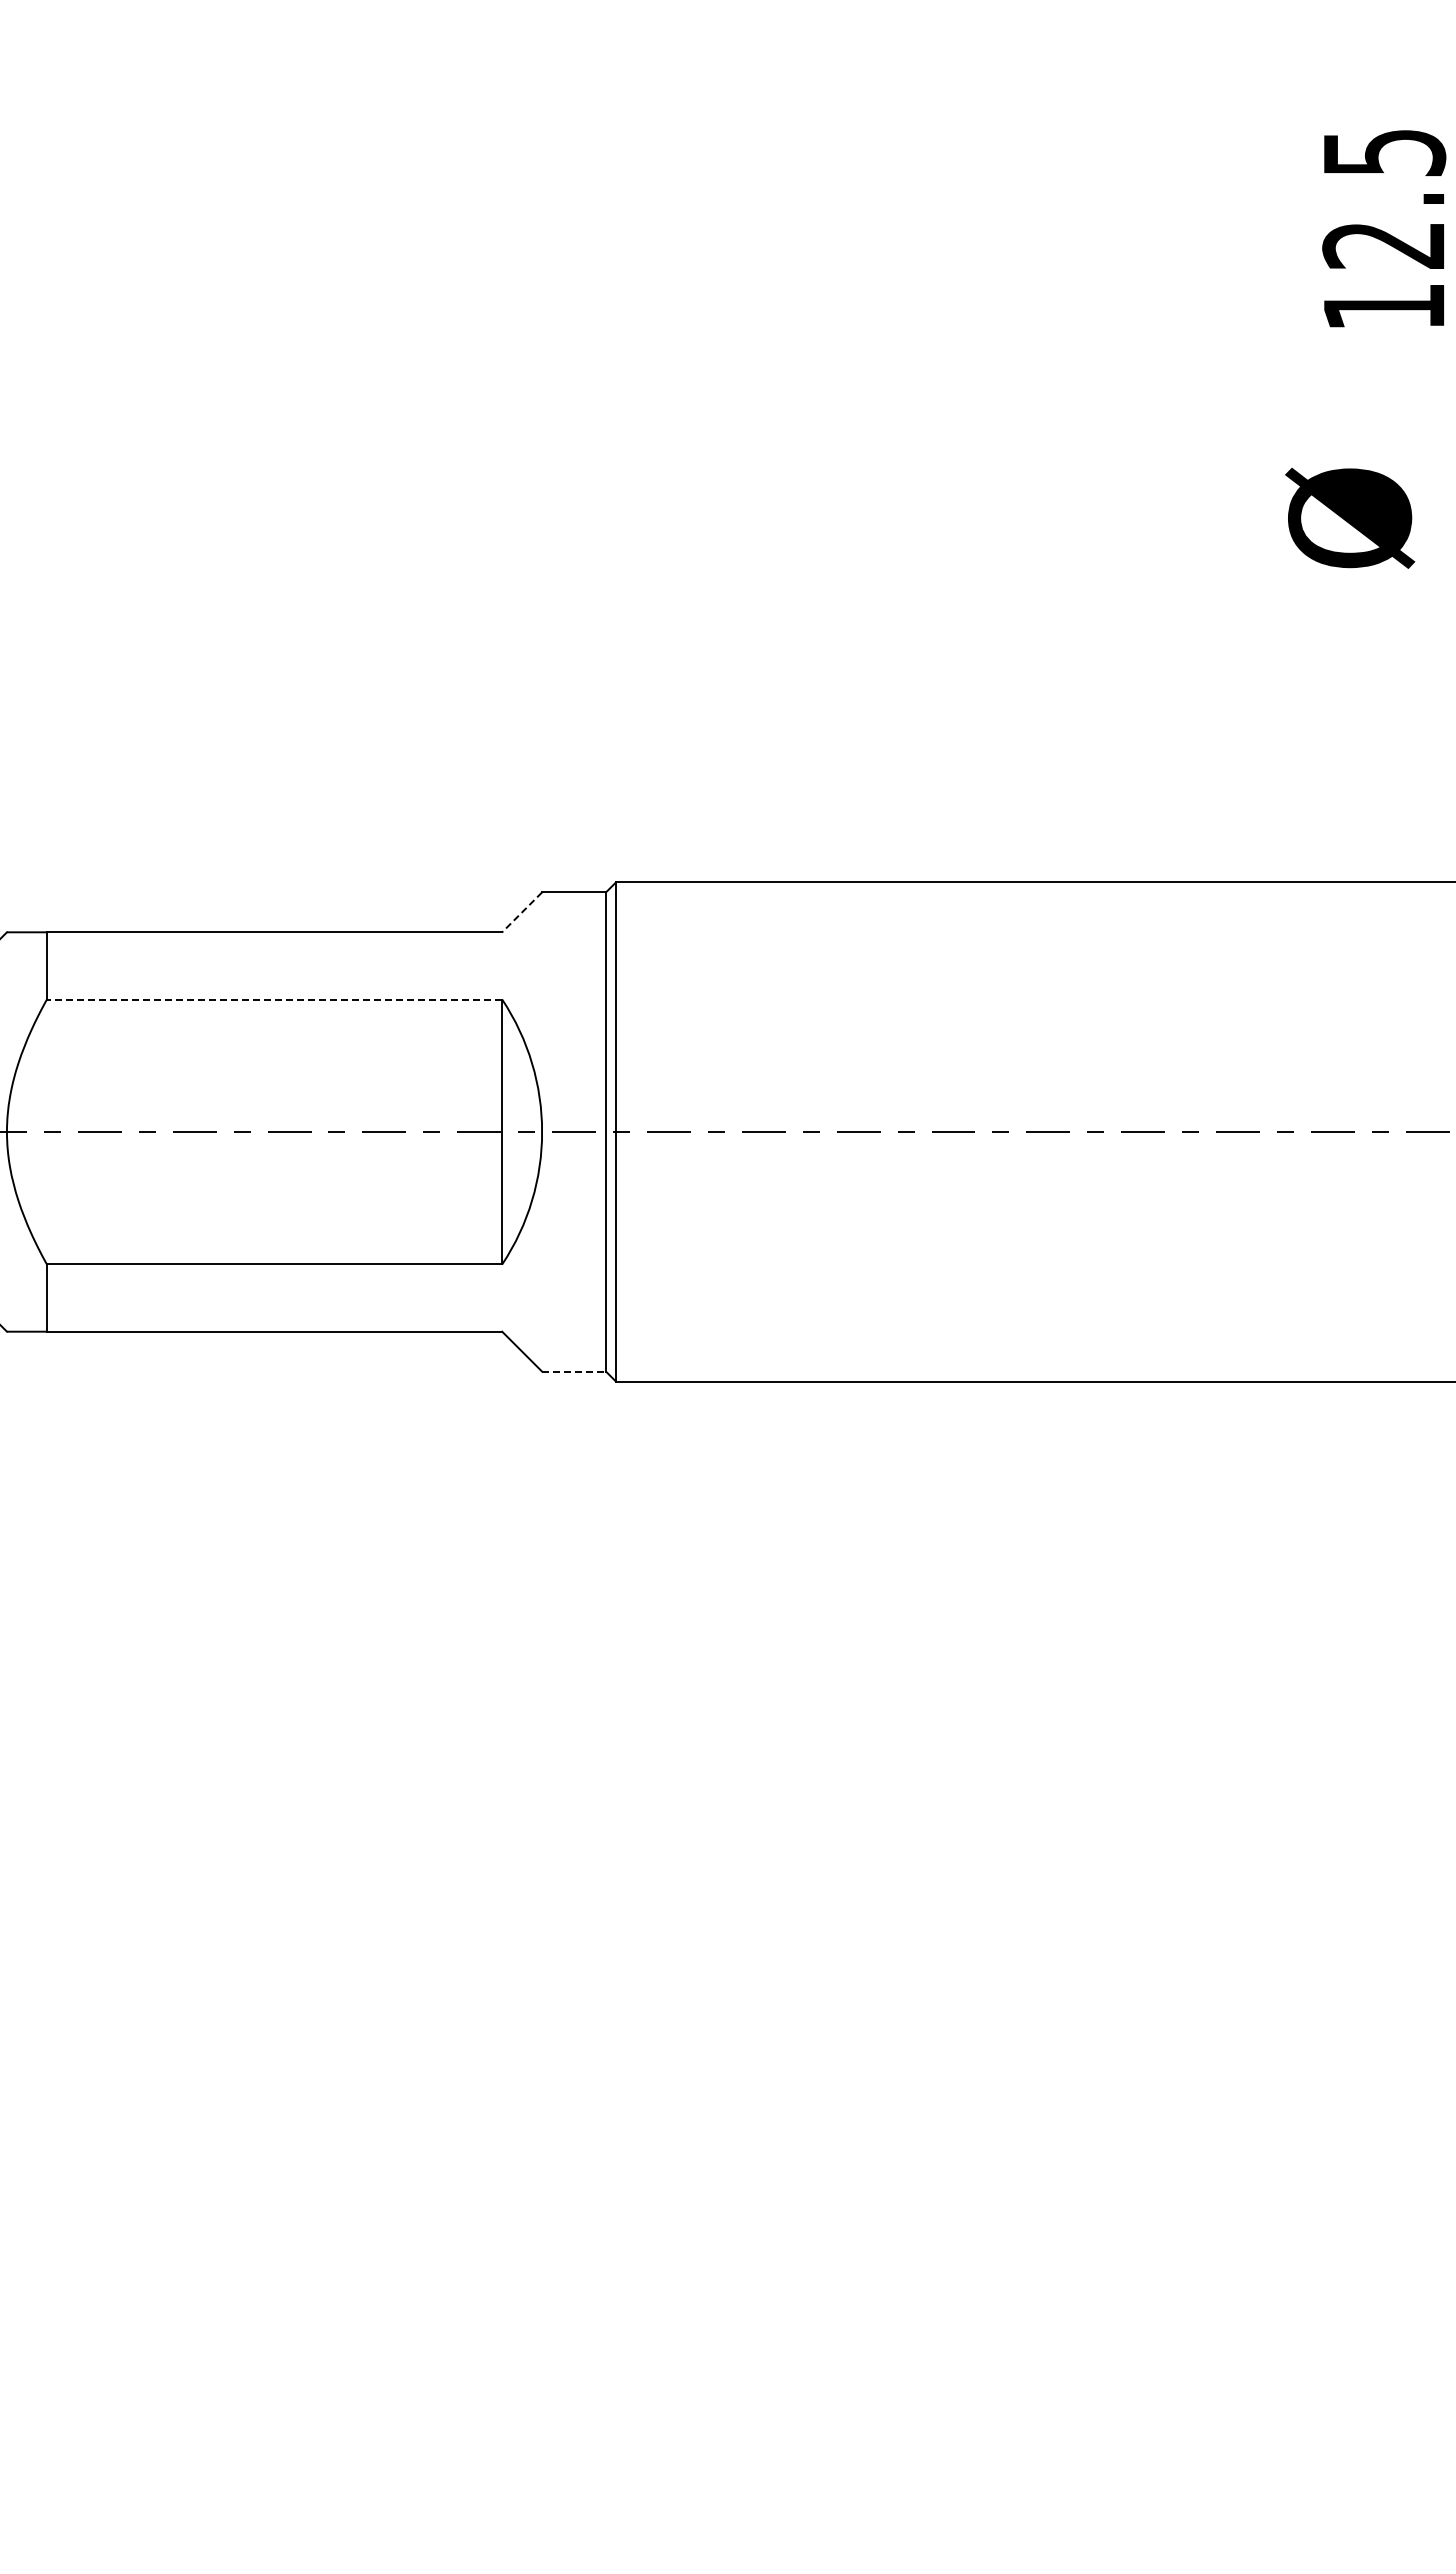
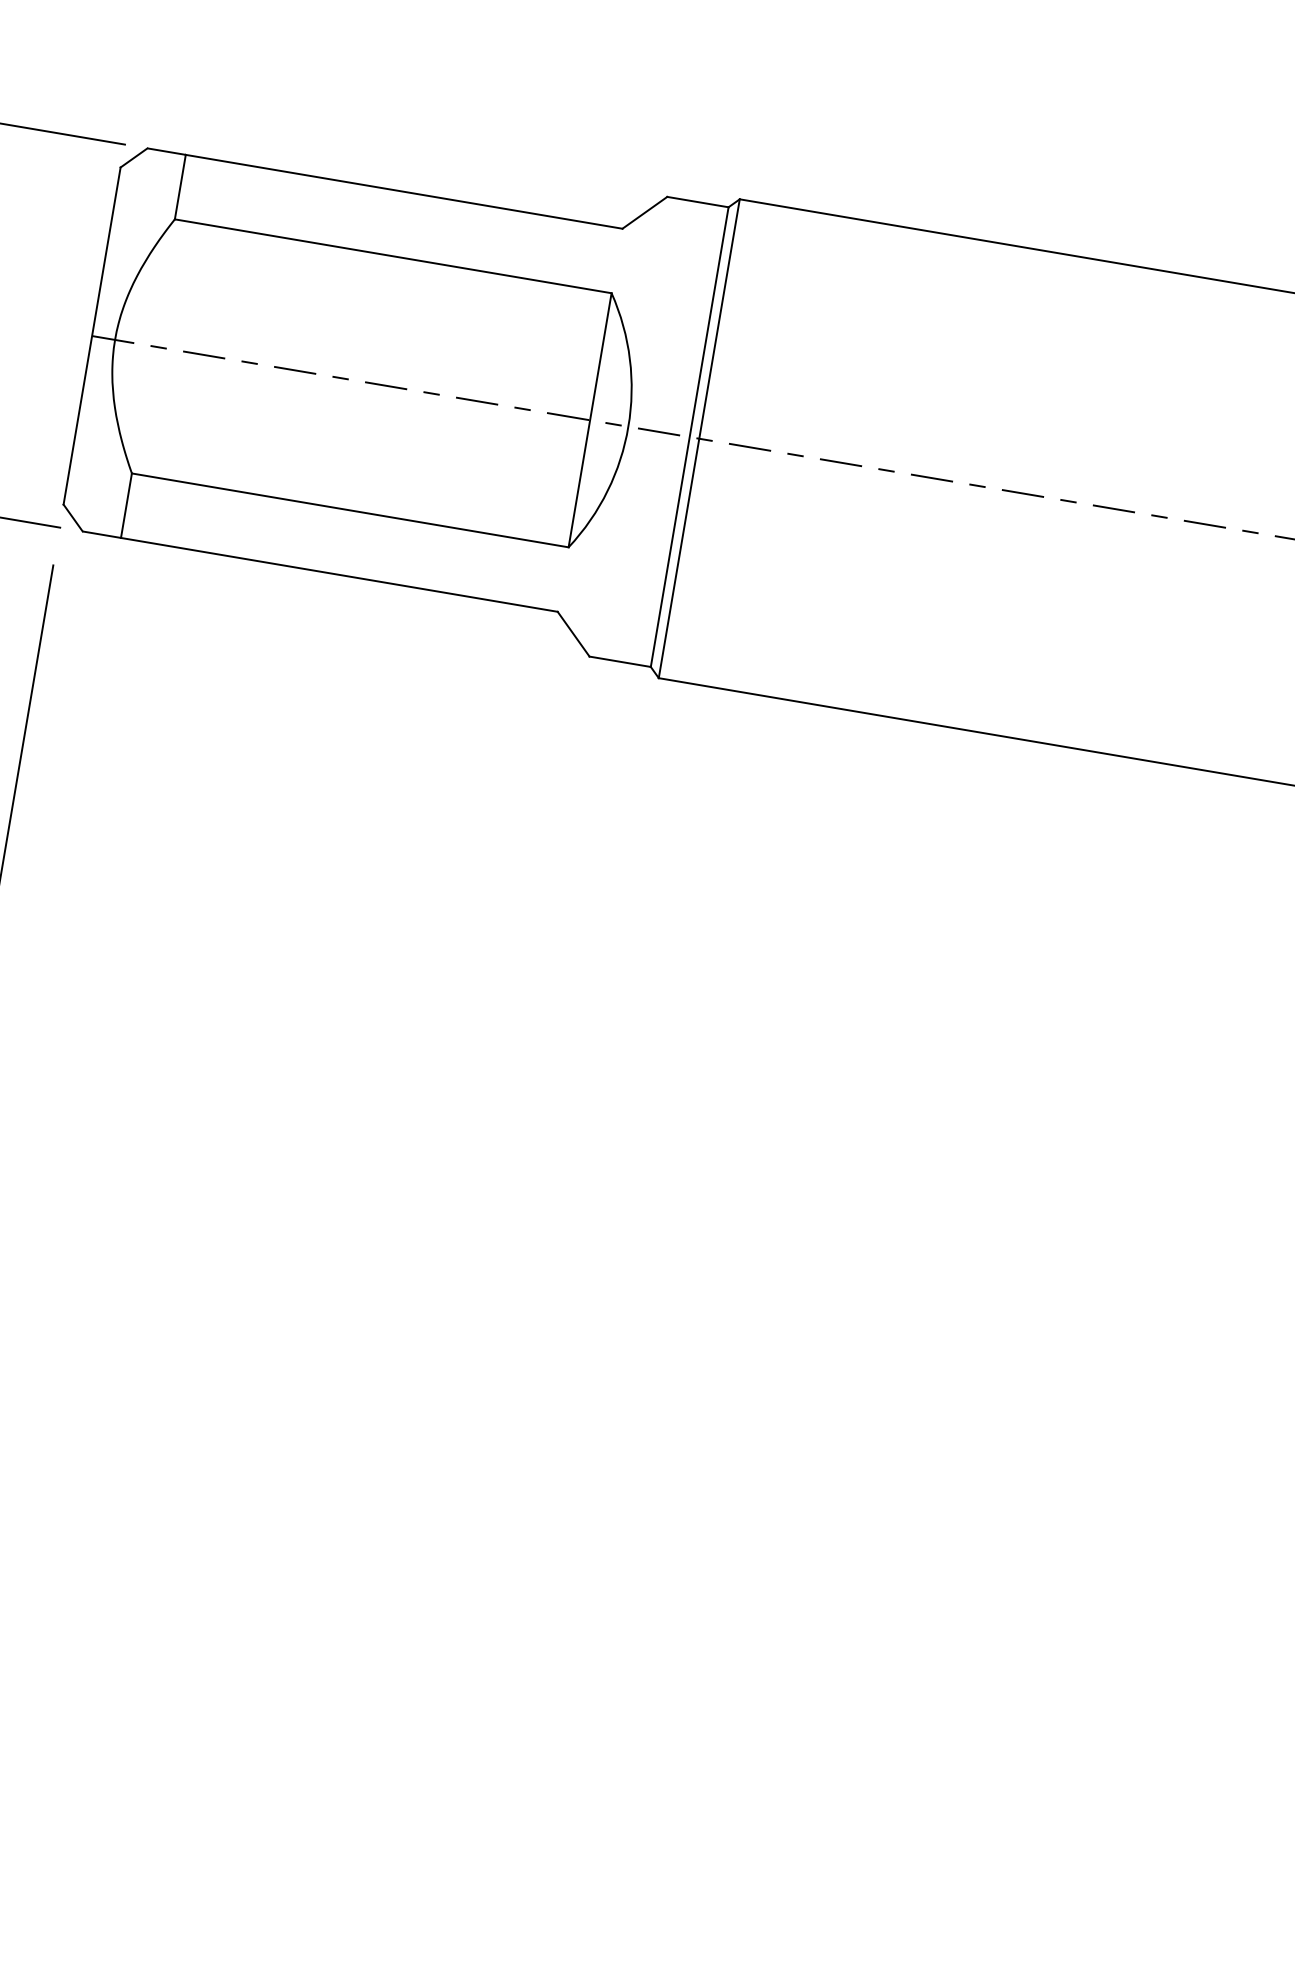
line: (521, 912) -> (644, 212), dashed -> solid
line: (274, 999) -> (393, 256), dashed -> solid
line: (574, 1371) -> (620, 661), dashed -> solid

